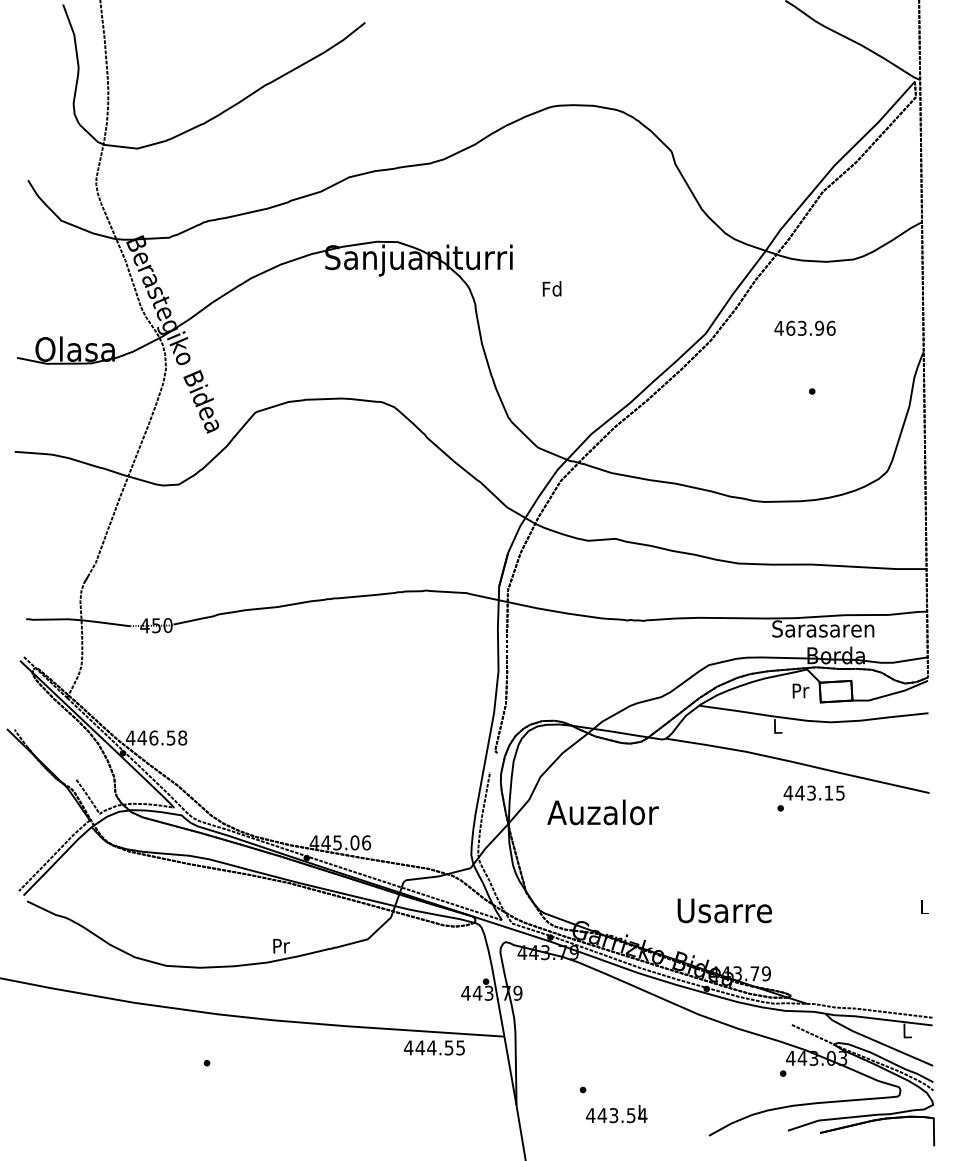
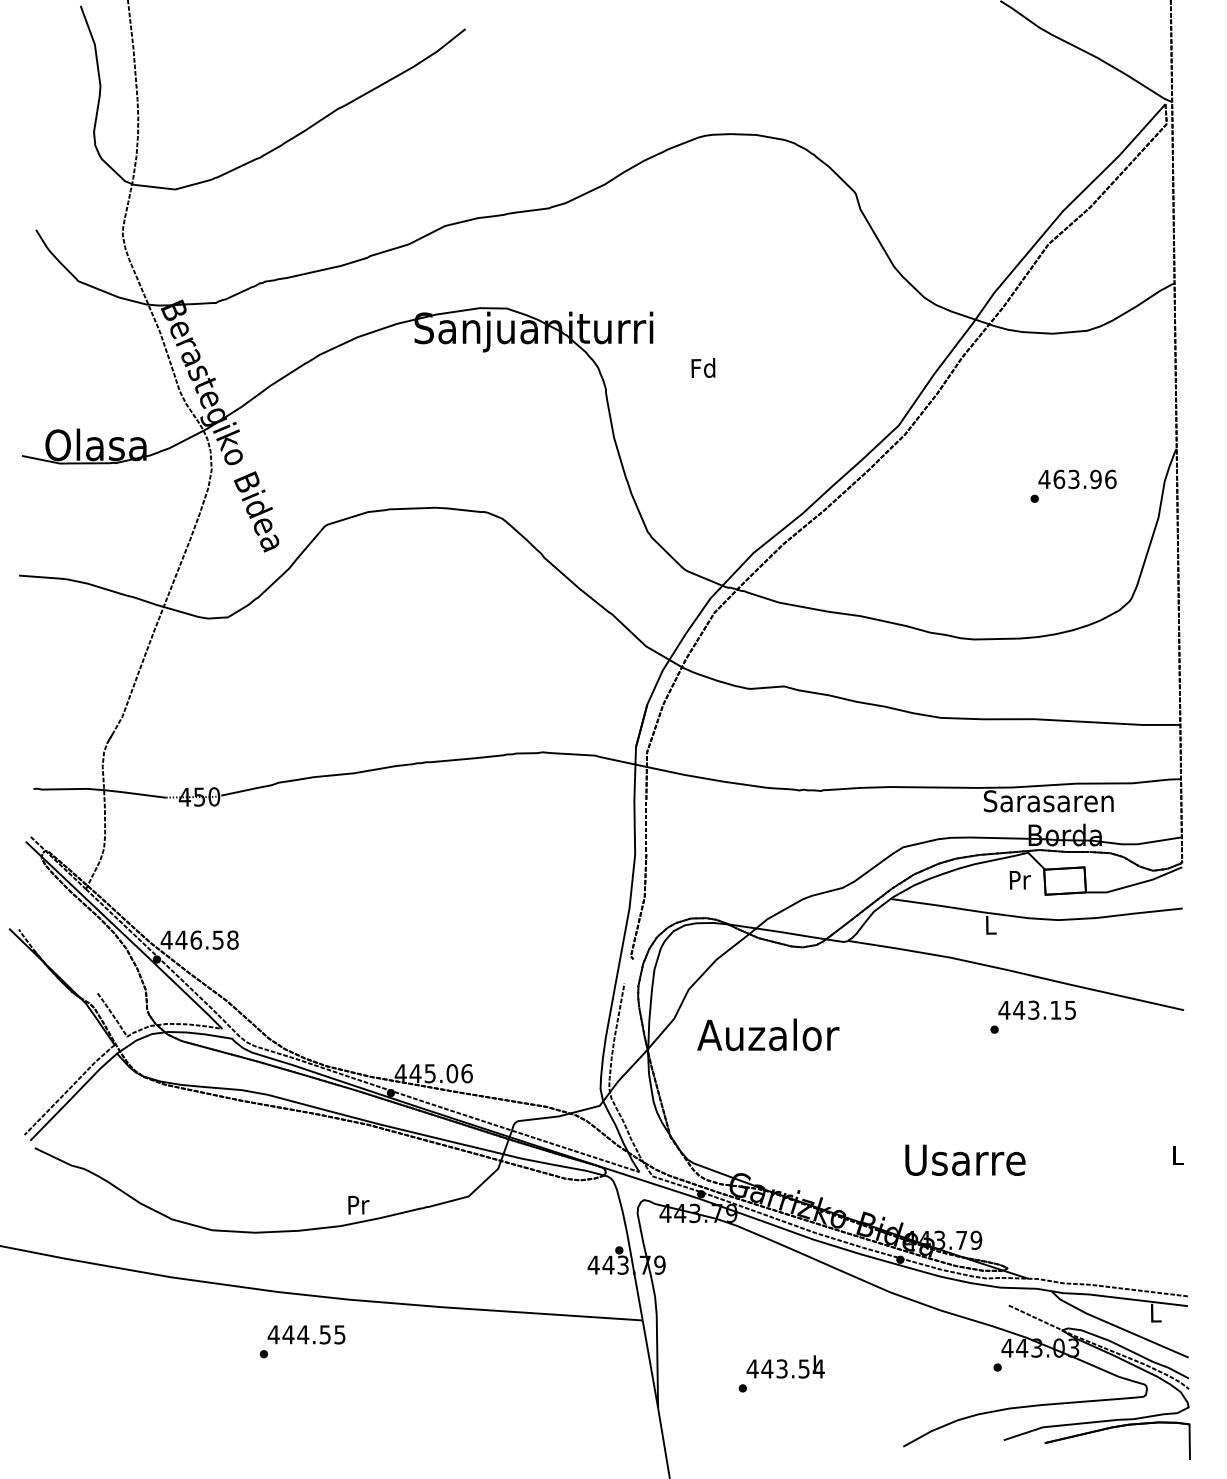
text: (805, 328) -> (1077, 479), moved
text: (724, 910) -> (965, 1159), moved
text: (434, 1047) -> (306, 1334), moved
text: (616, 1113) -> (785, 1366), moved

